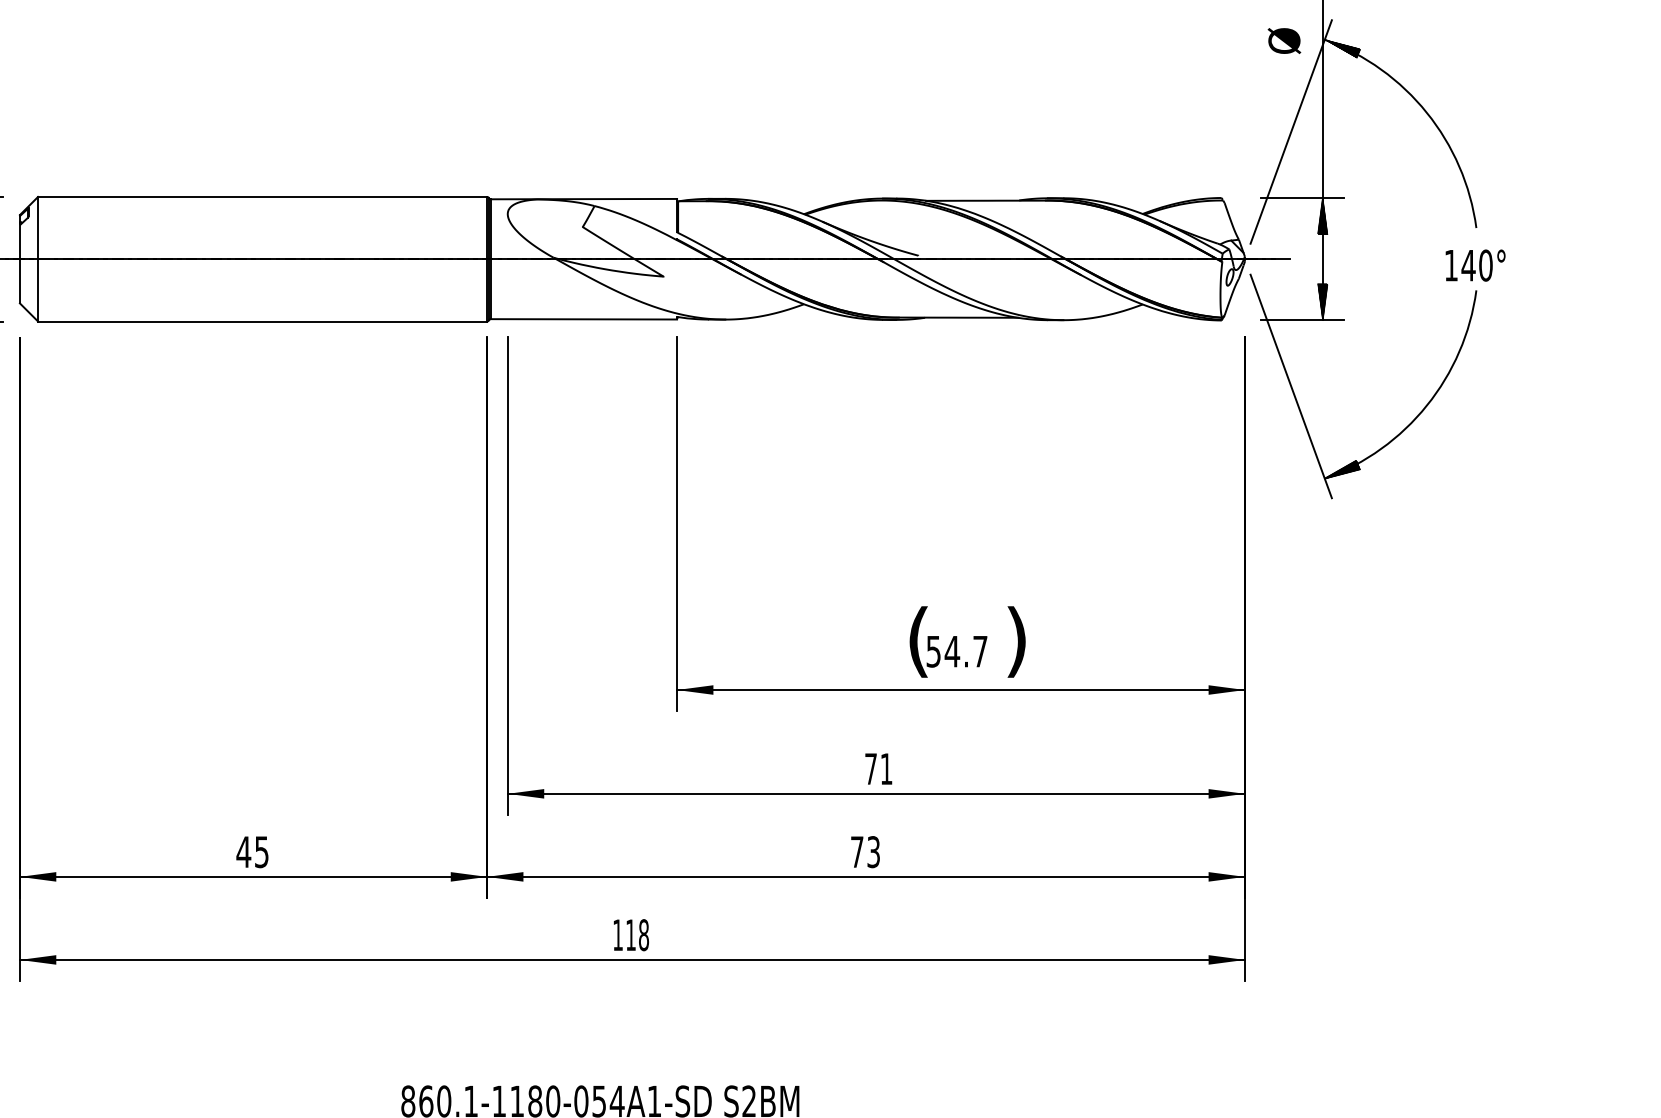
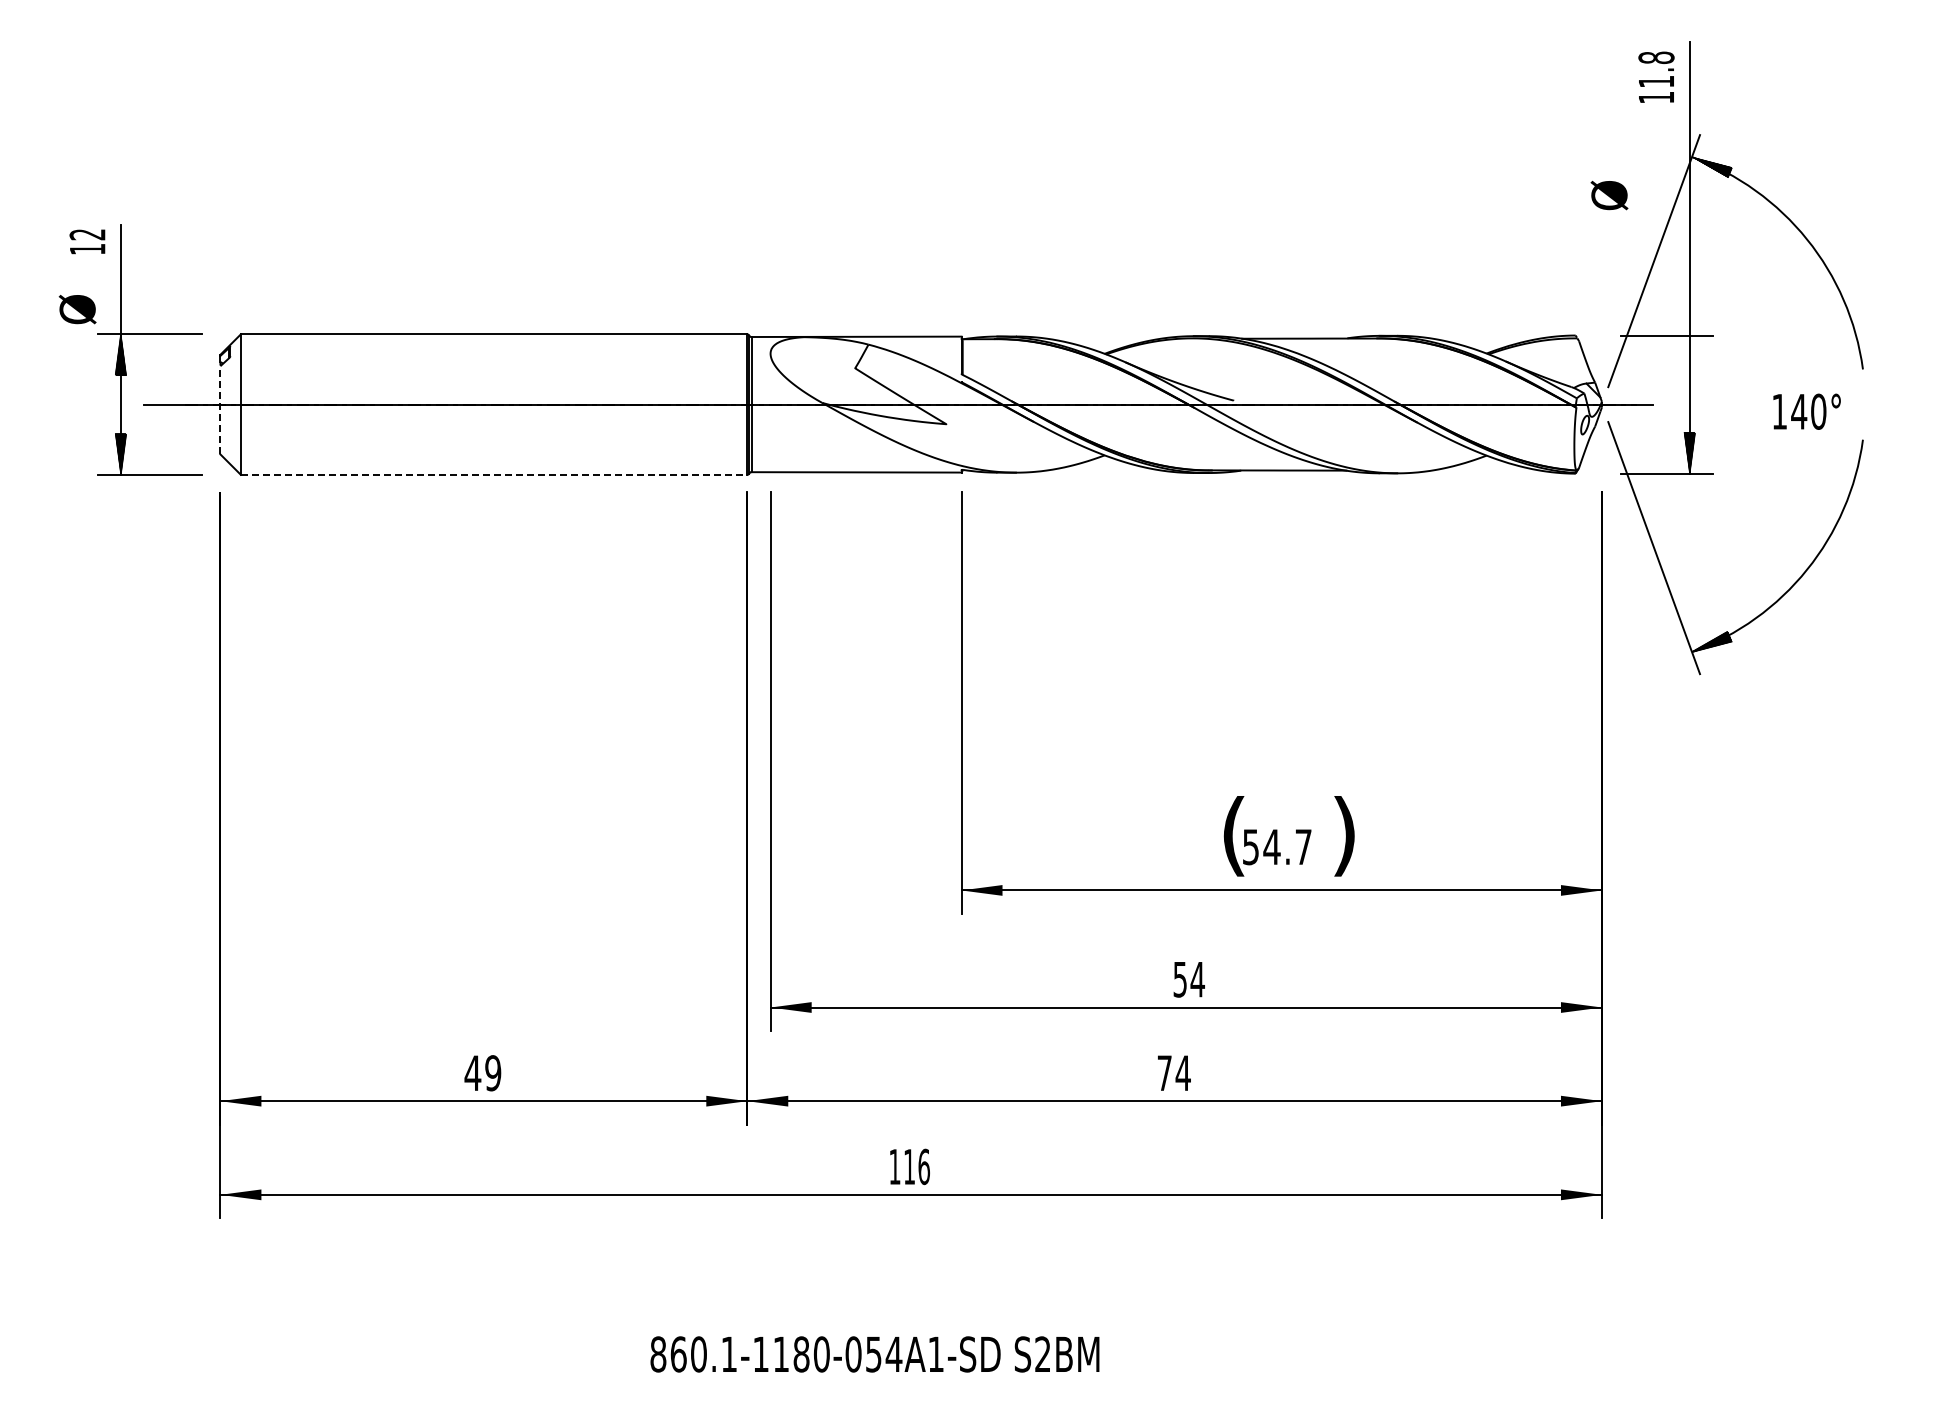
text: (1284, 41) -> (1609, 195), moved
hatch: (1322, 215) -> (1689, 355), removed
line: (20, 263) -> (220, 409), solid -> dashed
text: (1475, 265) -> (1806, 411), moved
line: (262, 321) -> (494, 474), solid -> dashed
text: (878, 768) -> (1188, 979), 71 -> 54
text: (262, 852) -> (493, 1073), 45 -> 49
text: (873, 852) -> (1182, 1073), 73 -> 74
text: (643, 934) -> (923, 1166), 118 -> 116

